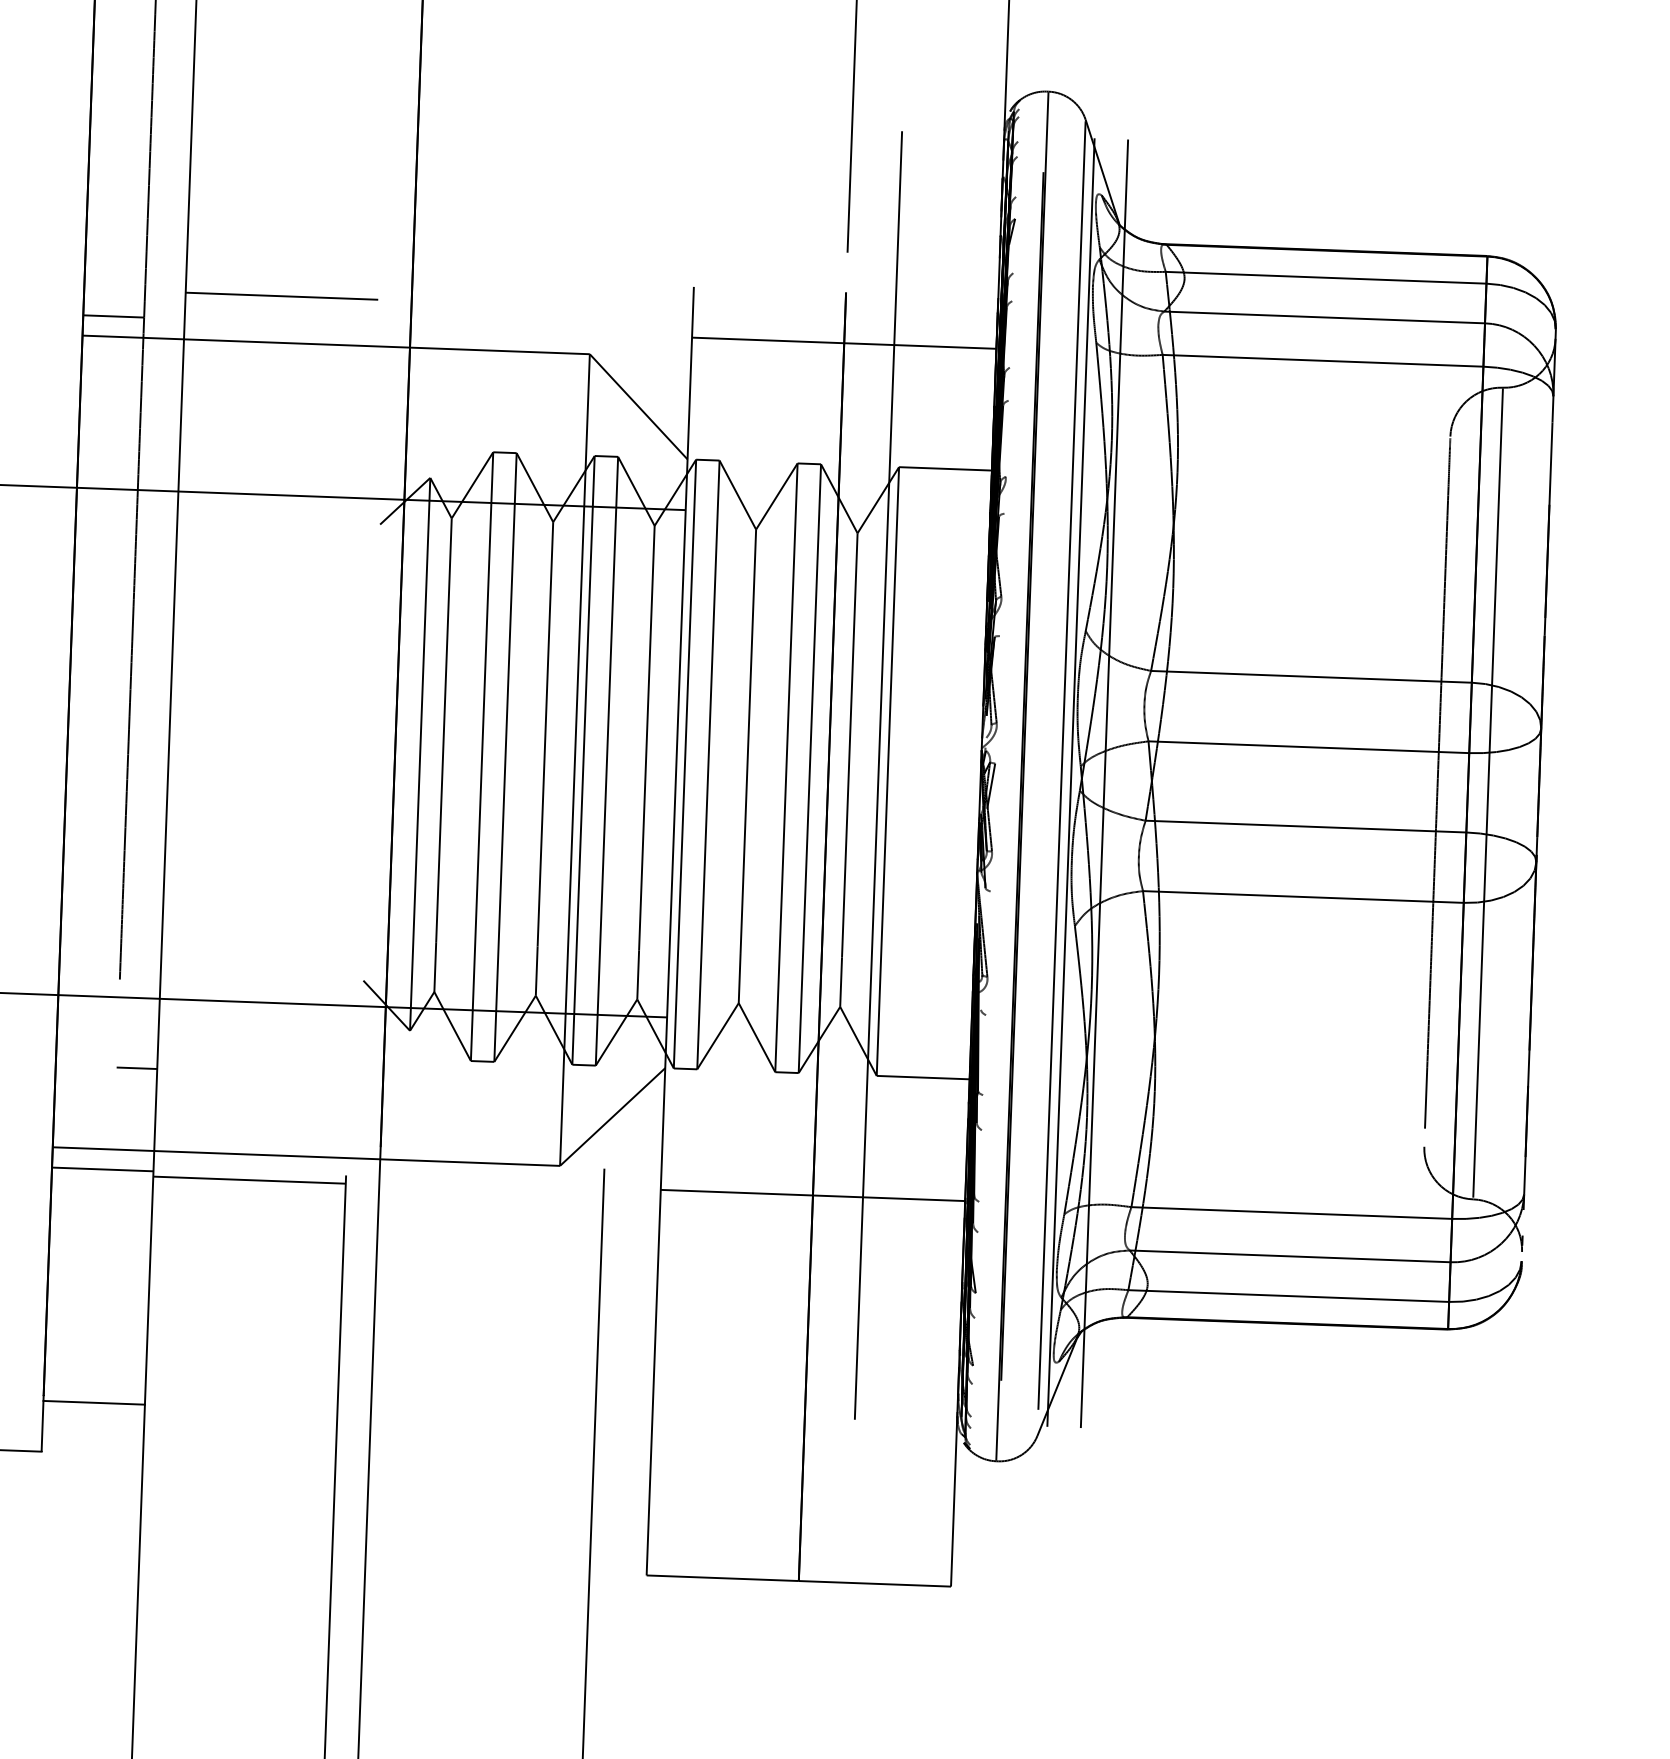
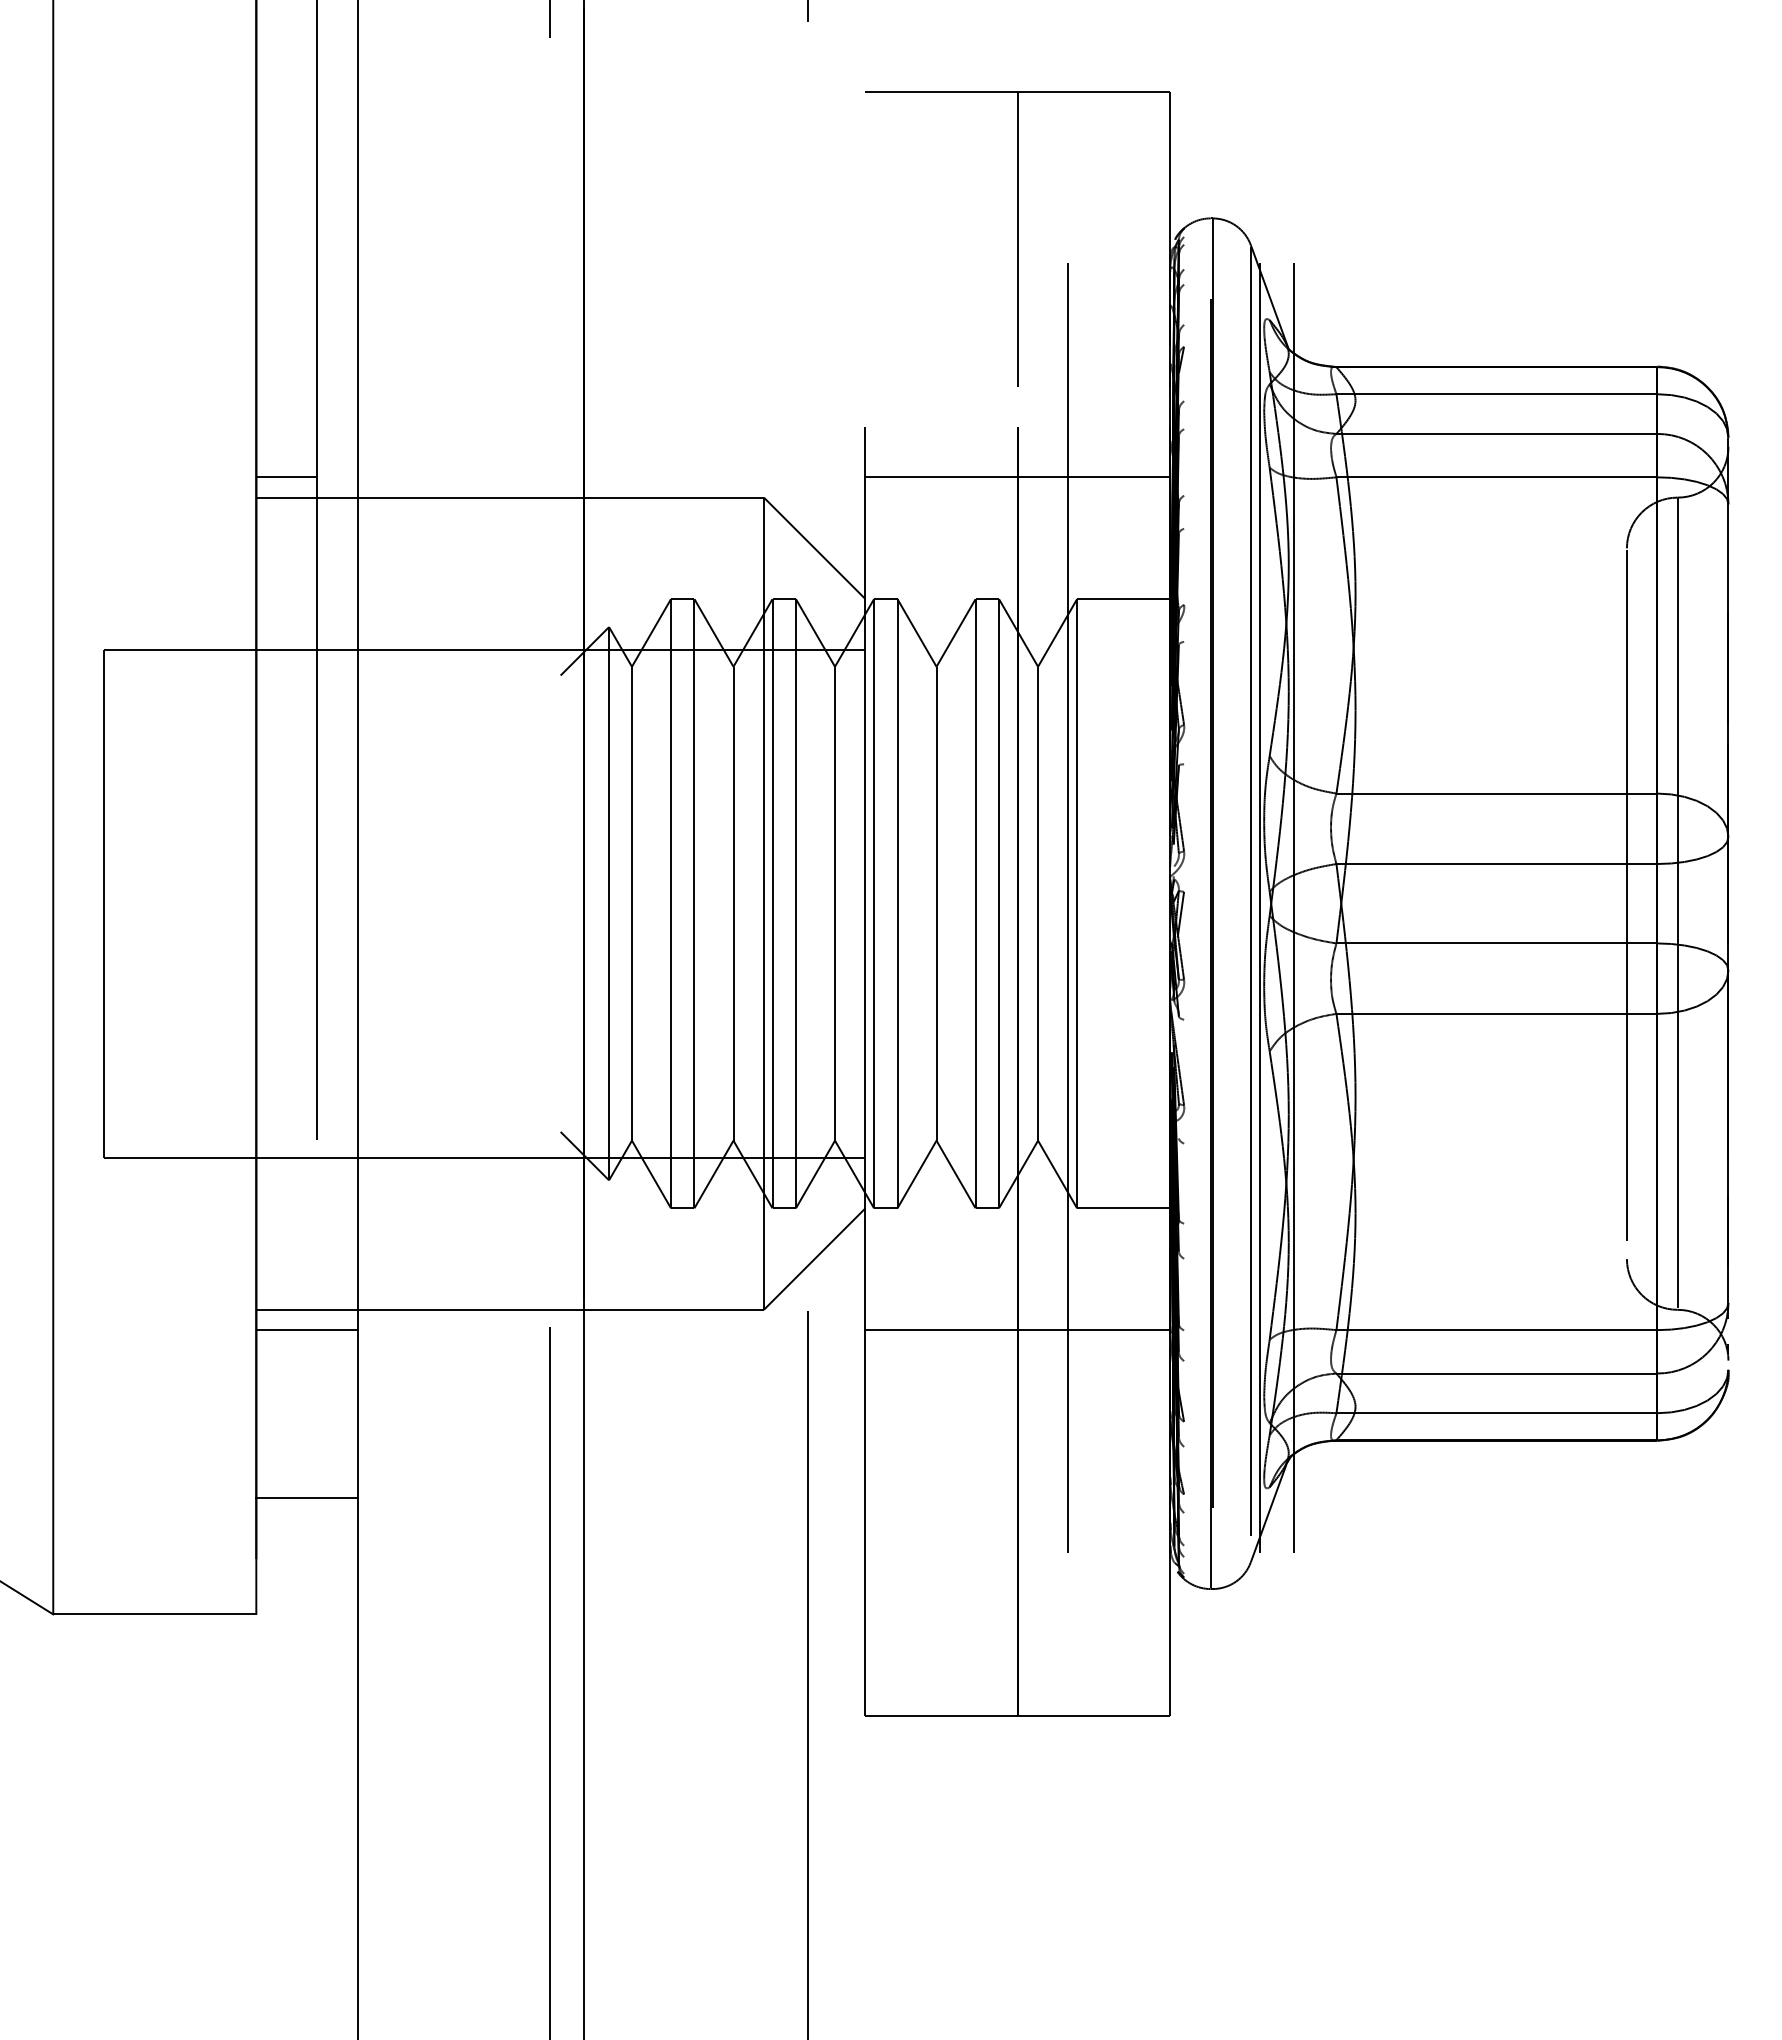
line: (281, 295) -> (453, 450), removed
line: (136, 1067) -> (337, 1227), removed
line: (248, 1180) -> (453, 1335), removed
line: (93, 1402) -> (306, 1497), moved

